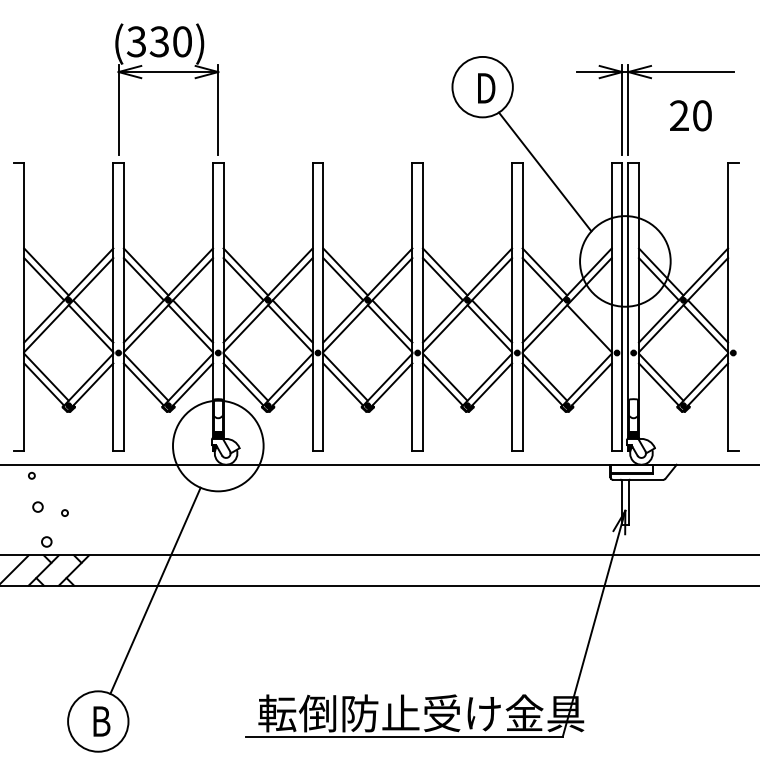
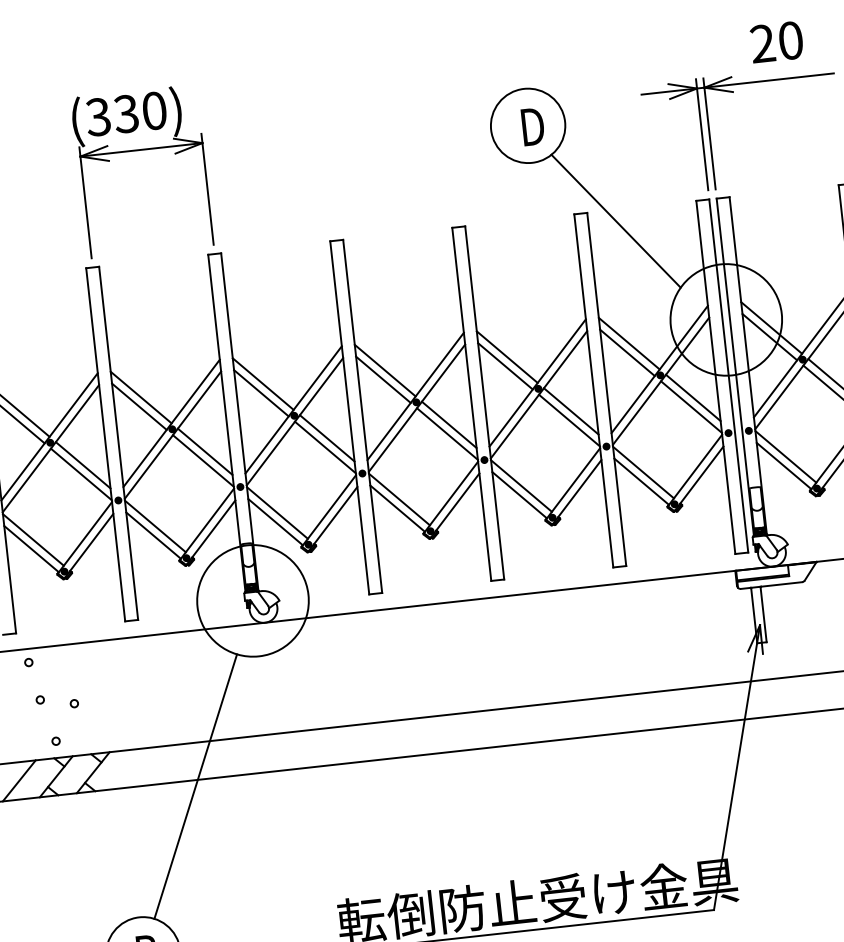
text: (690, 115) -> (776, 41), moved
line: (591, 321) -> (692, 398), added
circle: (37, 506) -> (39, 699), size x0.62
circle: (46, 541) -> (55, 740), size x0.62

